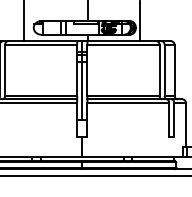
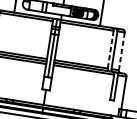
line: (159, 70) -> (110, 49), solid -> dashed
line: (174, 70) -> (121, 51), solid -> dashed

